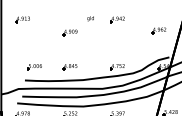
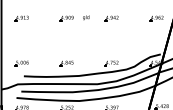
part: (158, 30) -> (156, 18), moved
part: (69, 32) -> (66, 18), moved
part: (34, 67) -> (21, 64), moved

